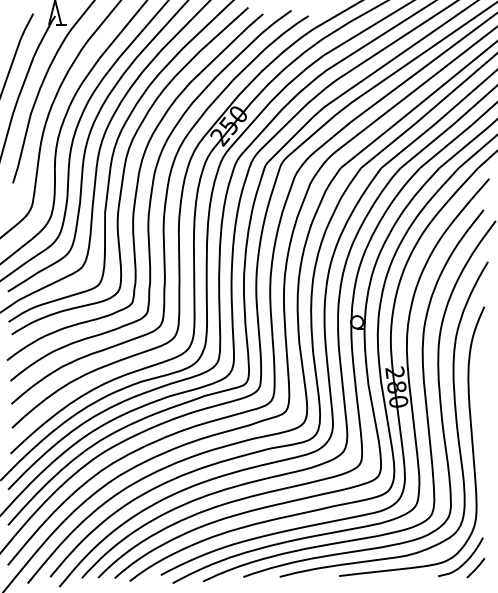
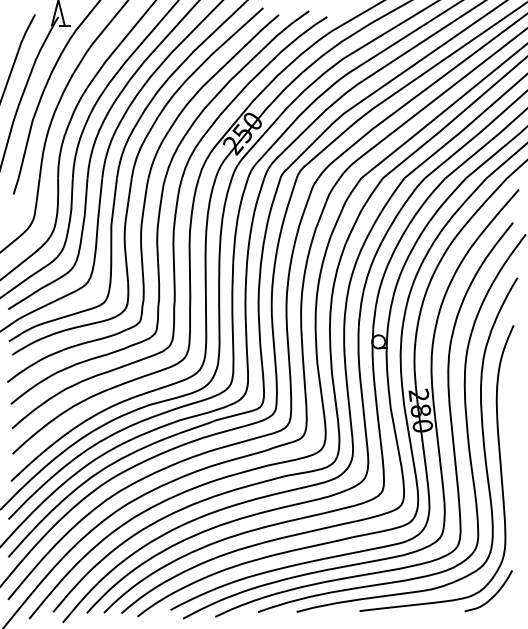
line: (475, 567) -> (504, 602), removed

